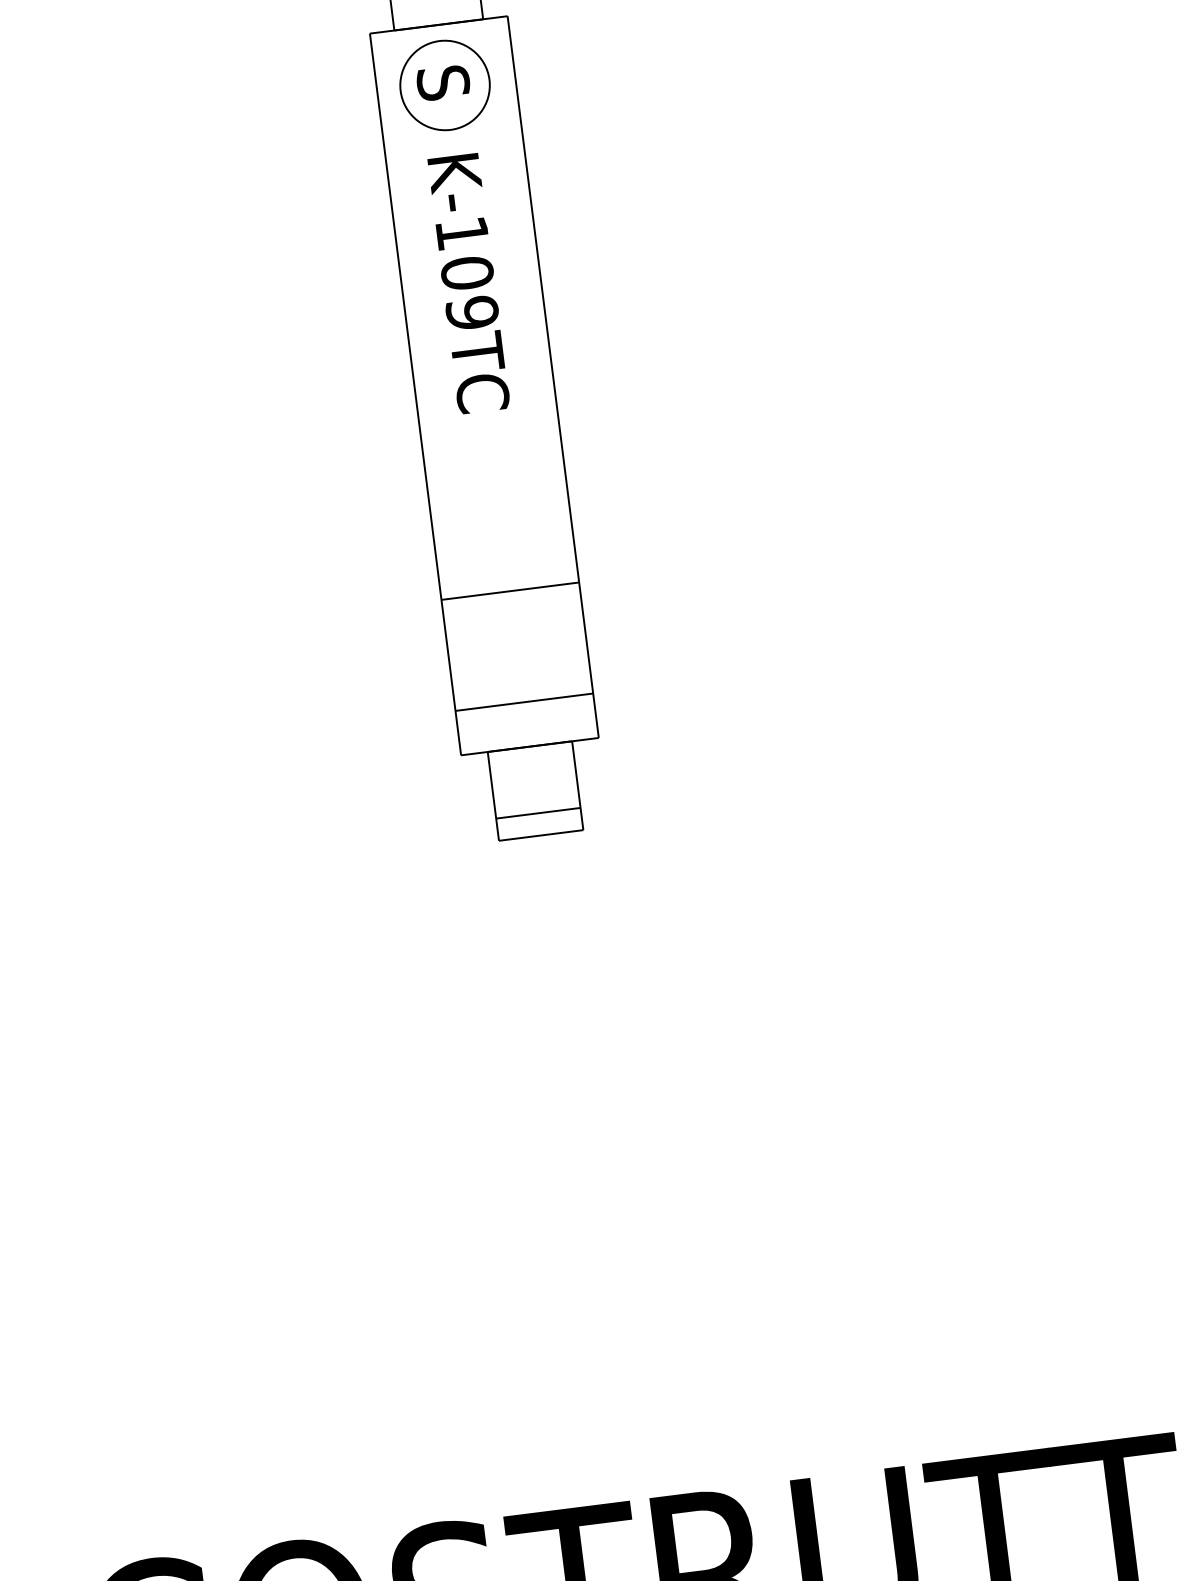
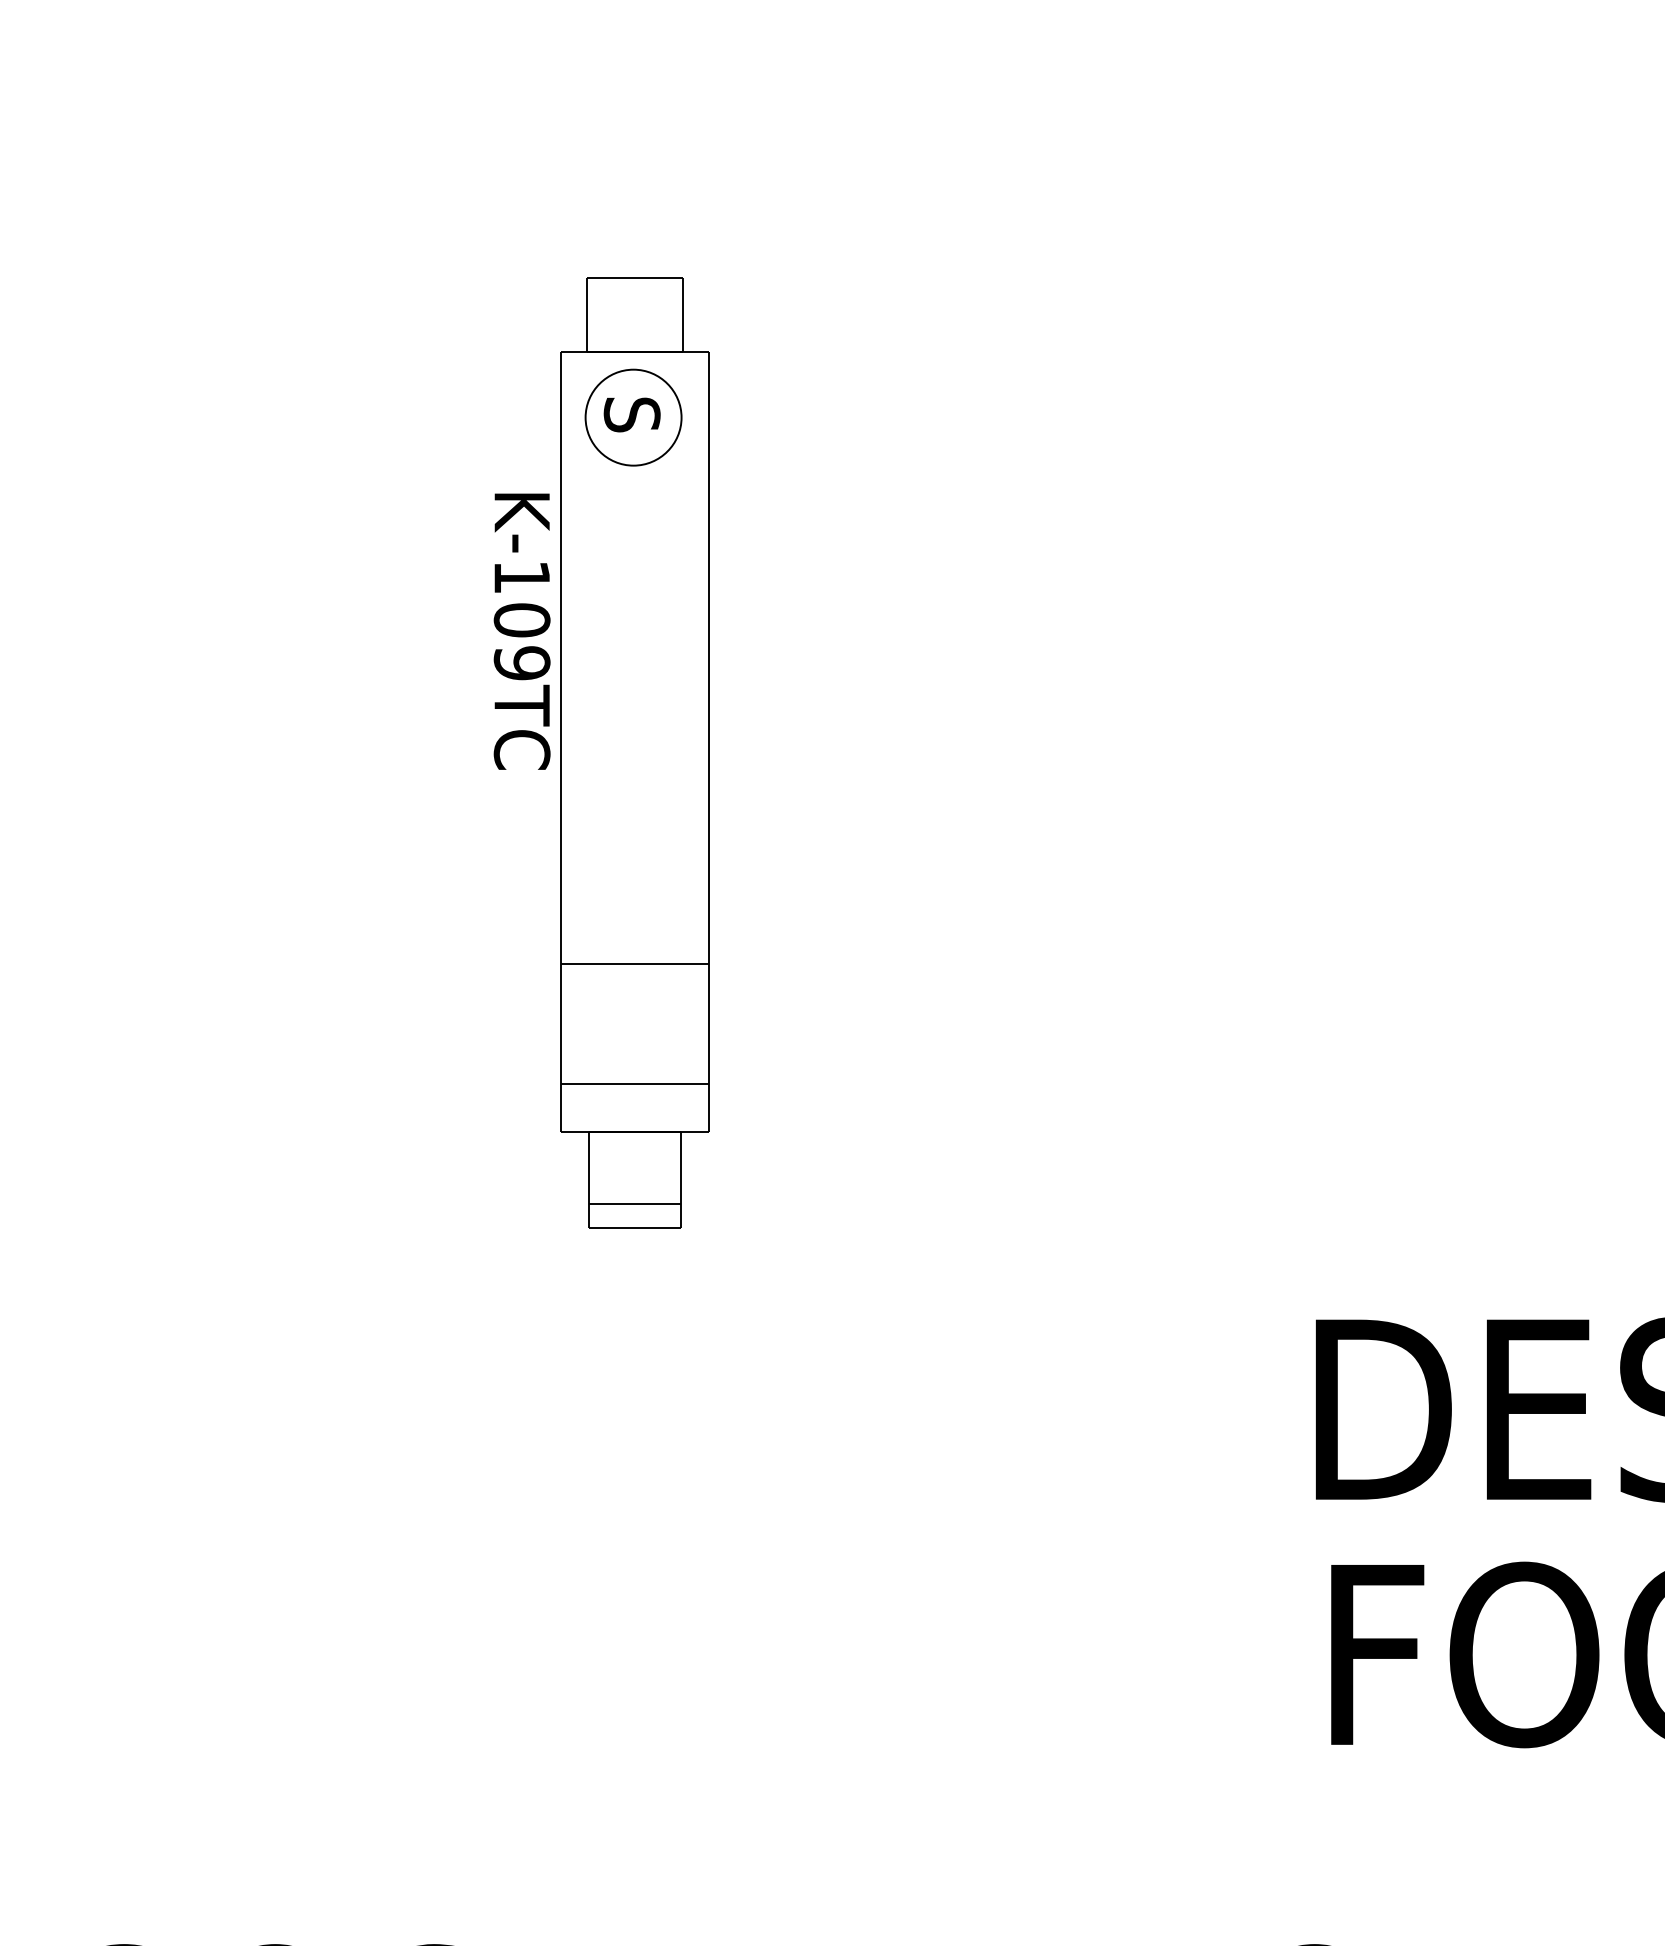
text: (468, 283) -> (521, 631), moved

